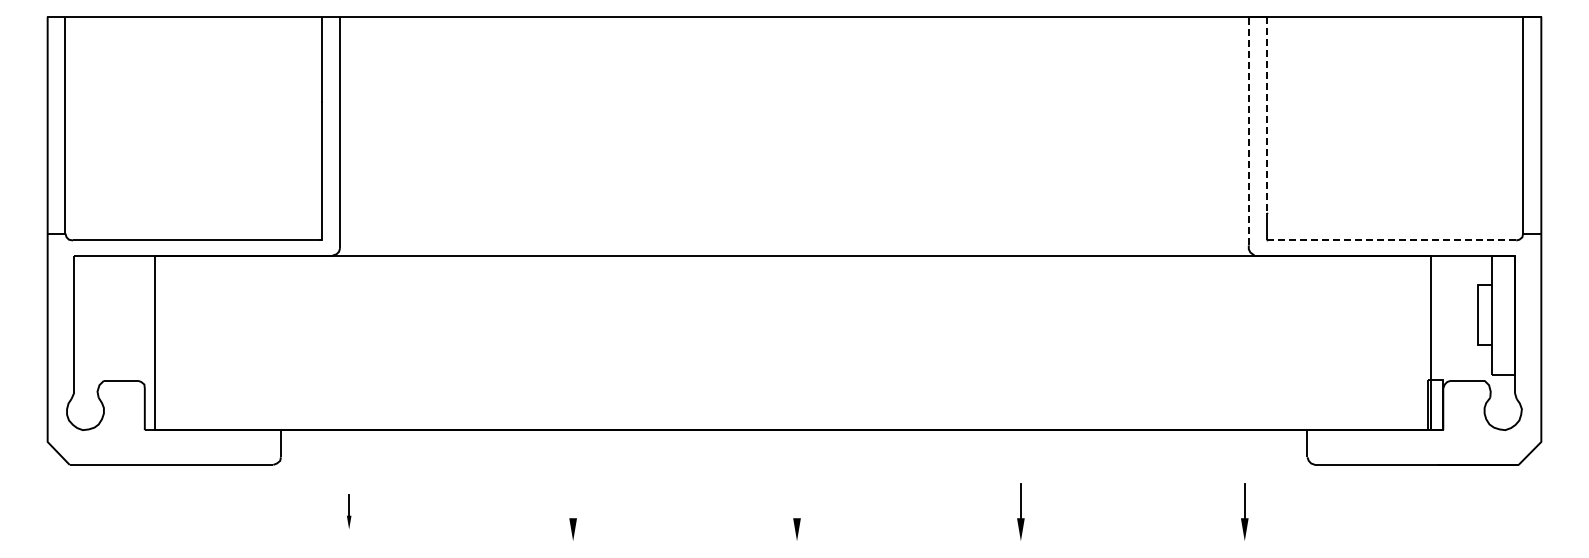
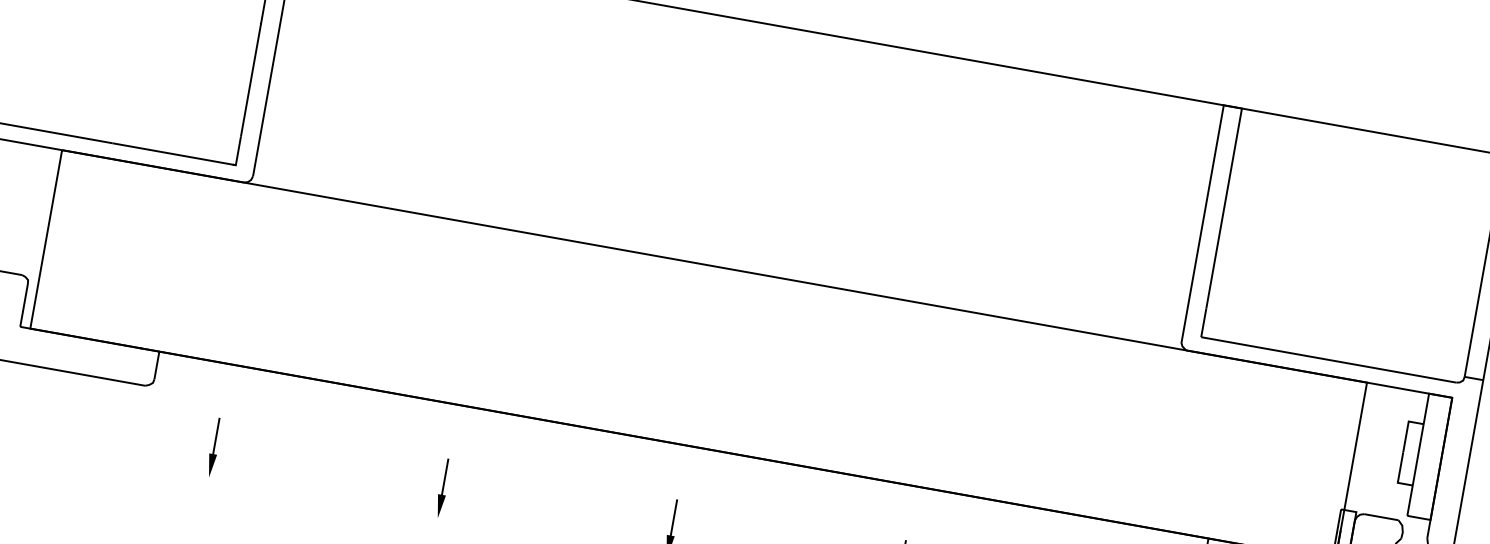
line: (1266, 115) -> (1223, 209), dashed -> solid
line: (1248, 130) -> (1202, 221), dashed -> solid
line: (1390, 240) -> (1327, 359), dashed -> solid
line: (573, 500) -> (445, 476), added
line: (797, 500) -> (674, 517), added
part: (348, 511) -> (213, 447), size x1.67

